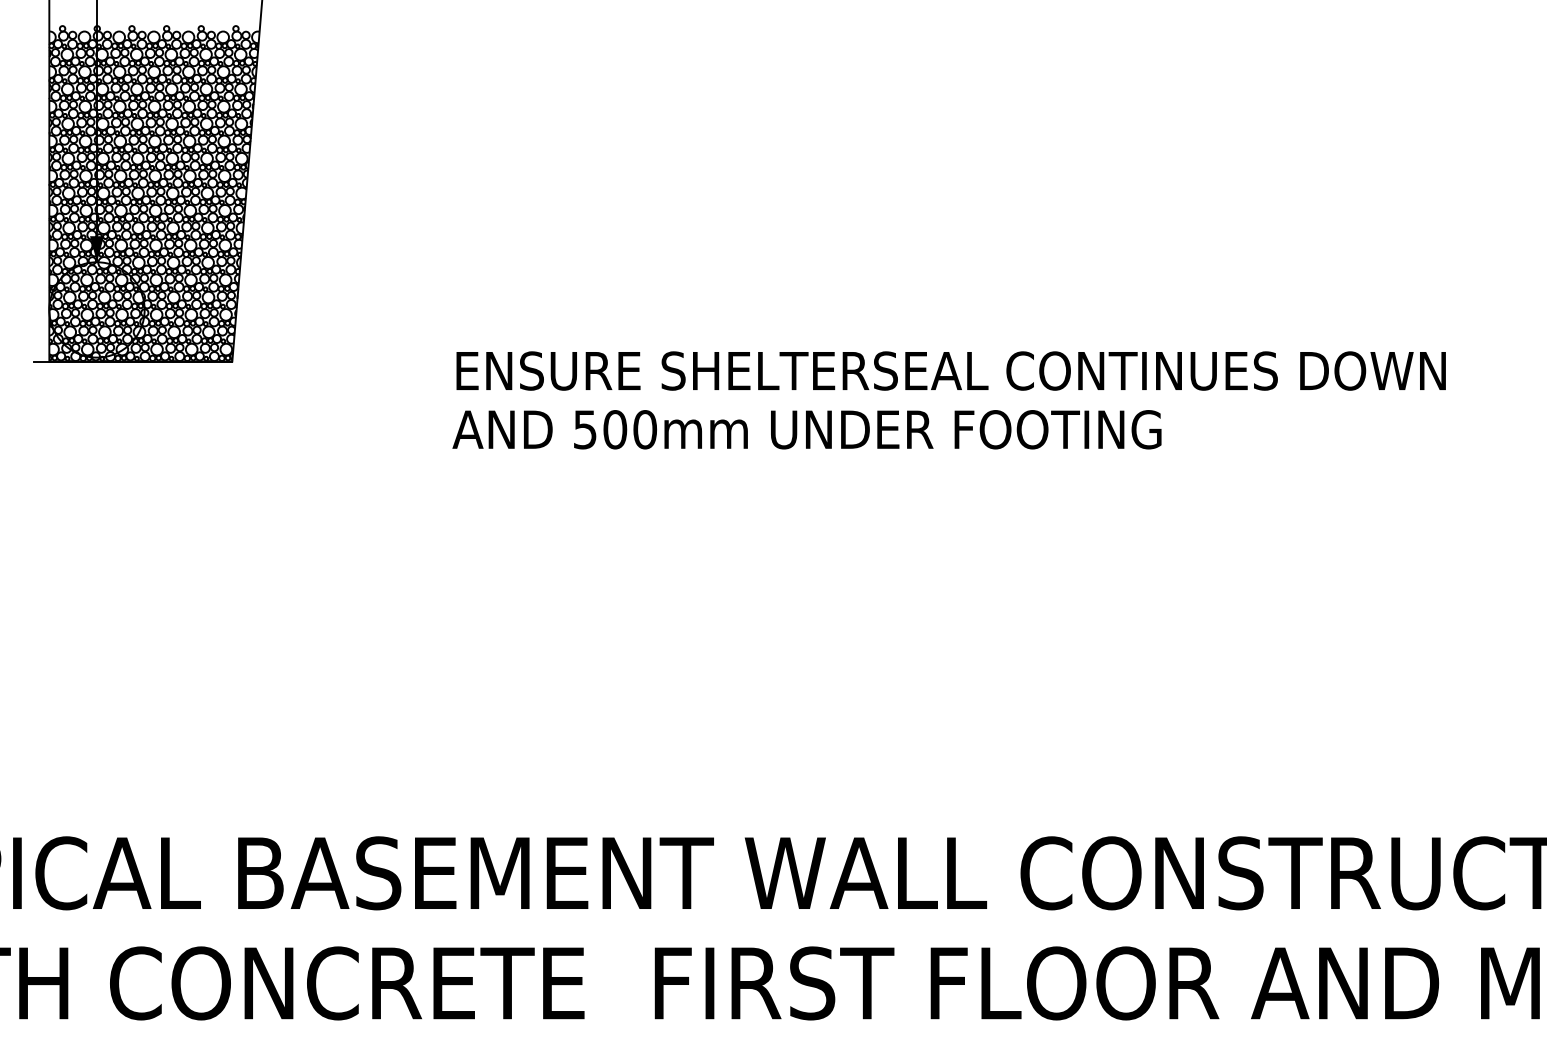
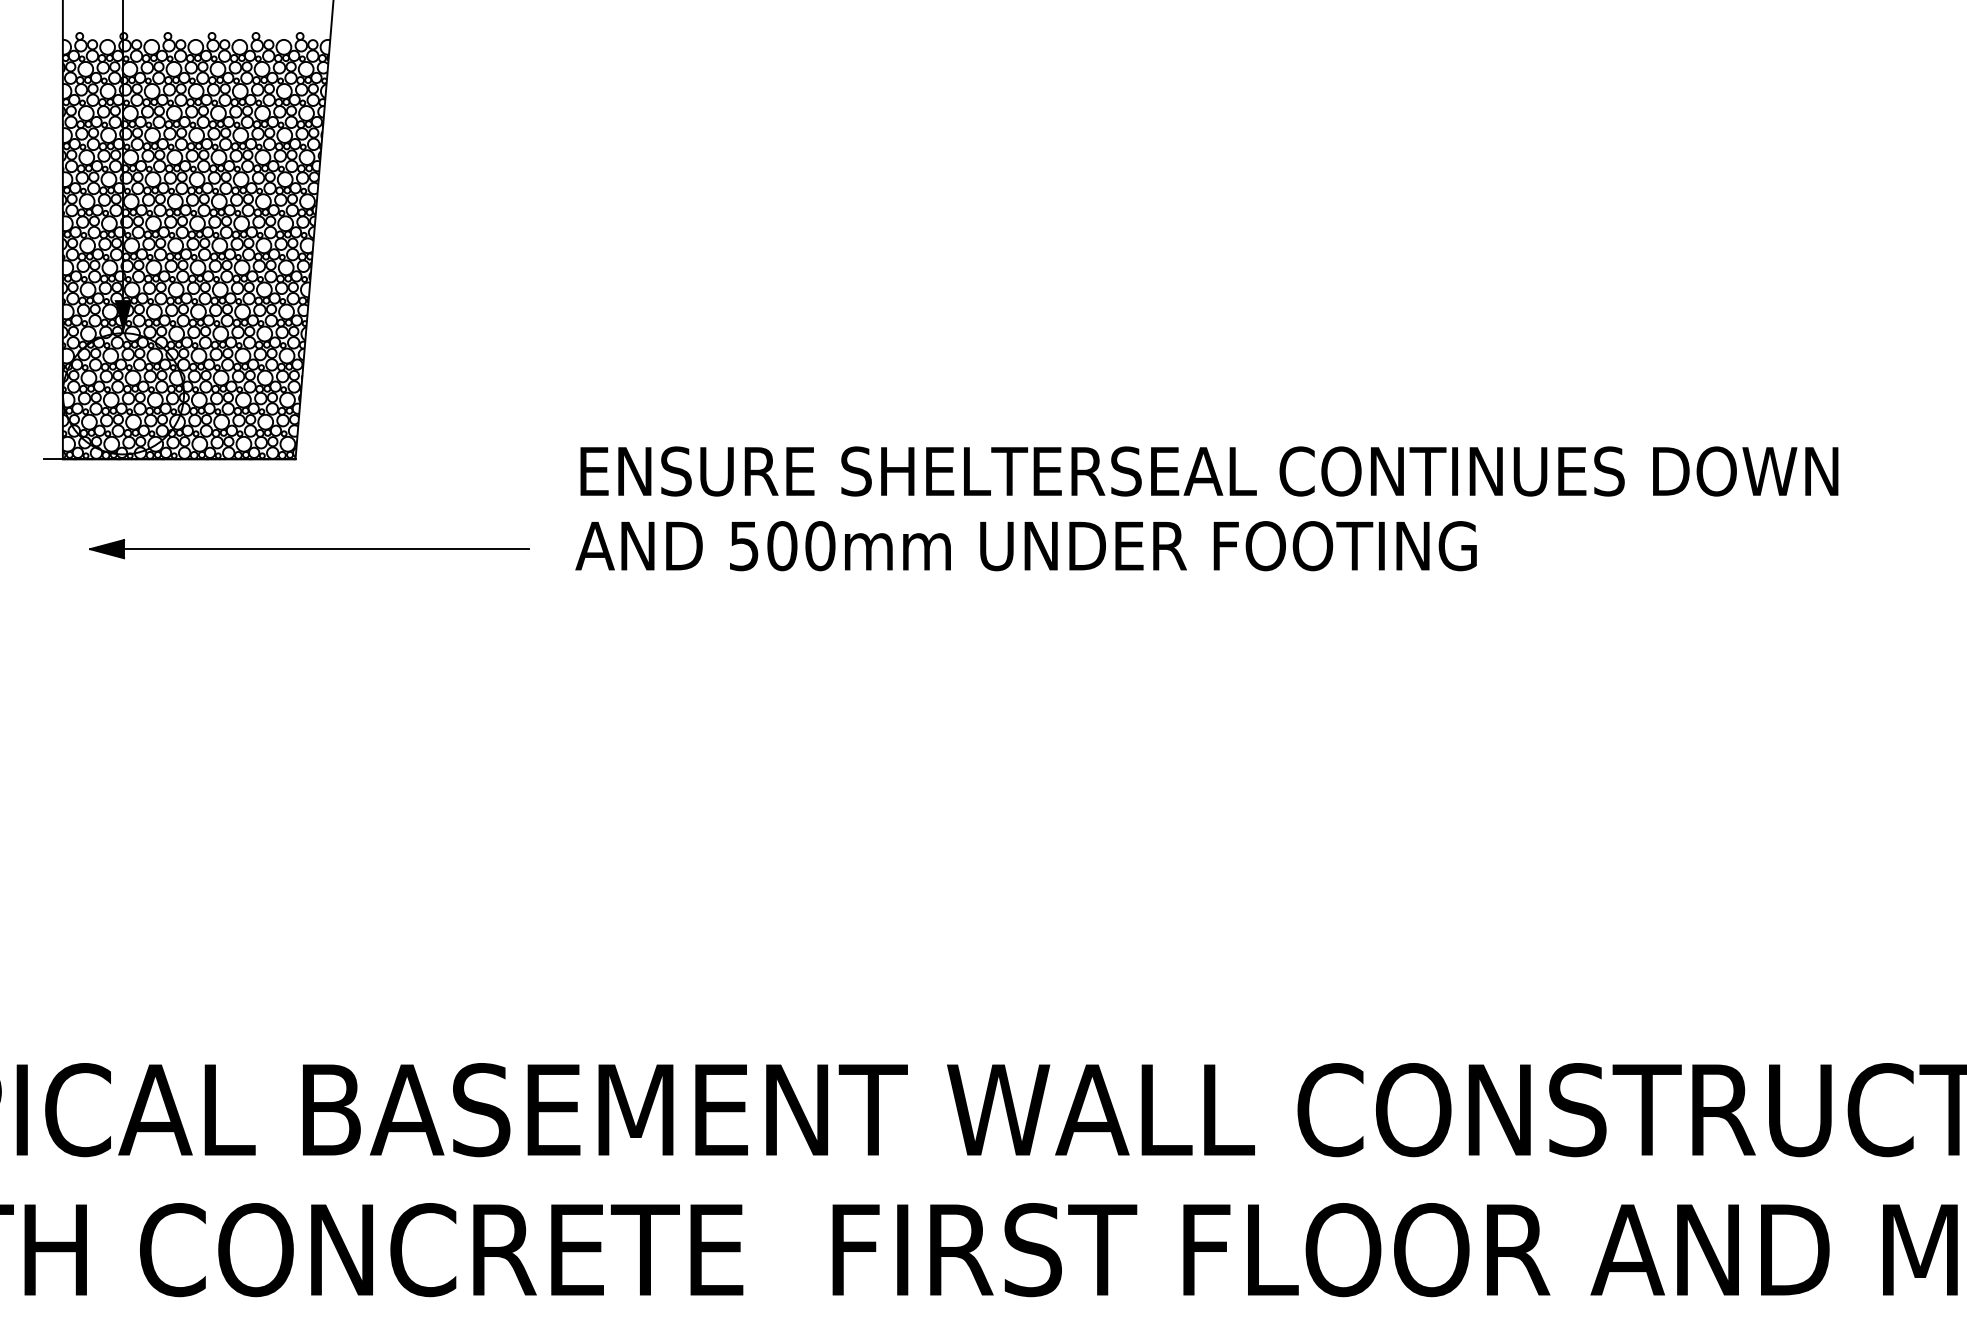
part: (243, 432) -> (309, 549), added

